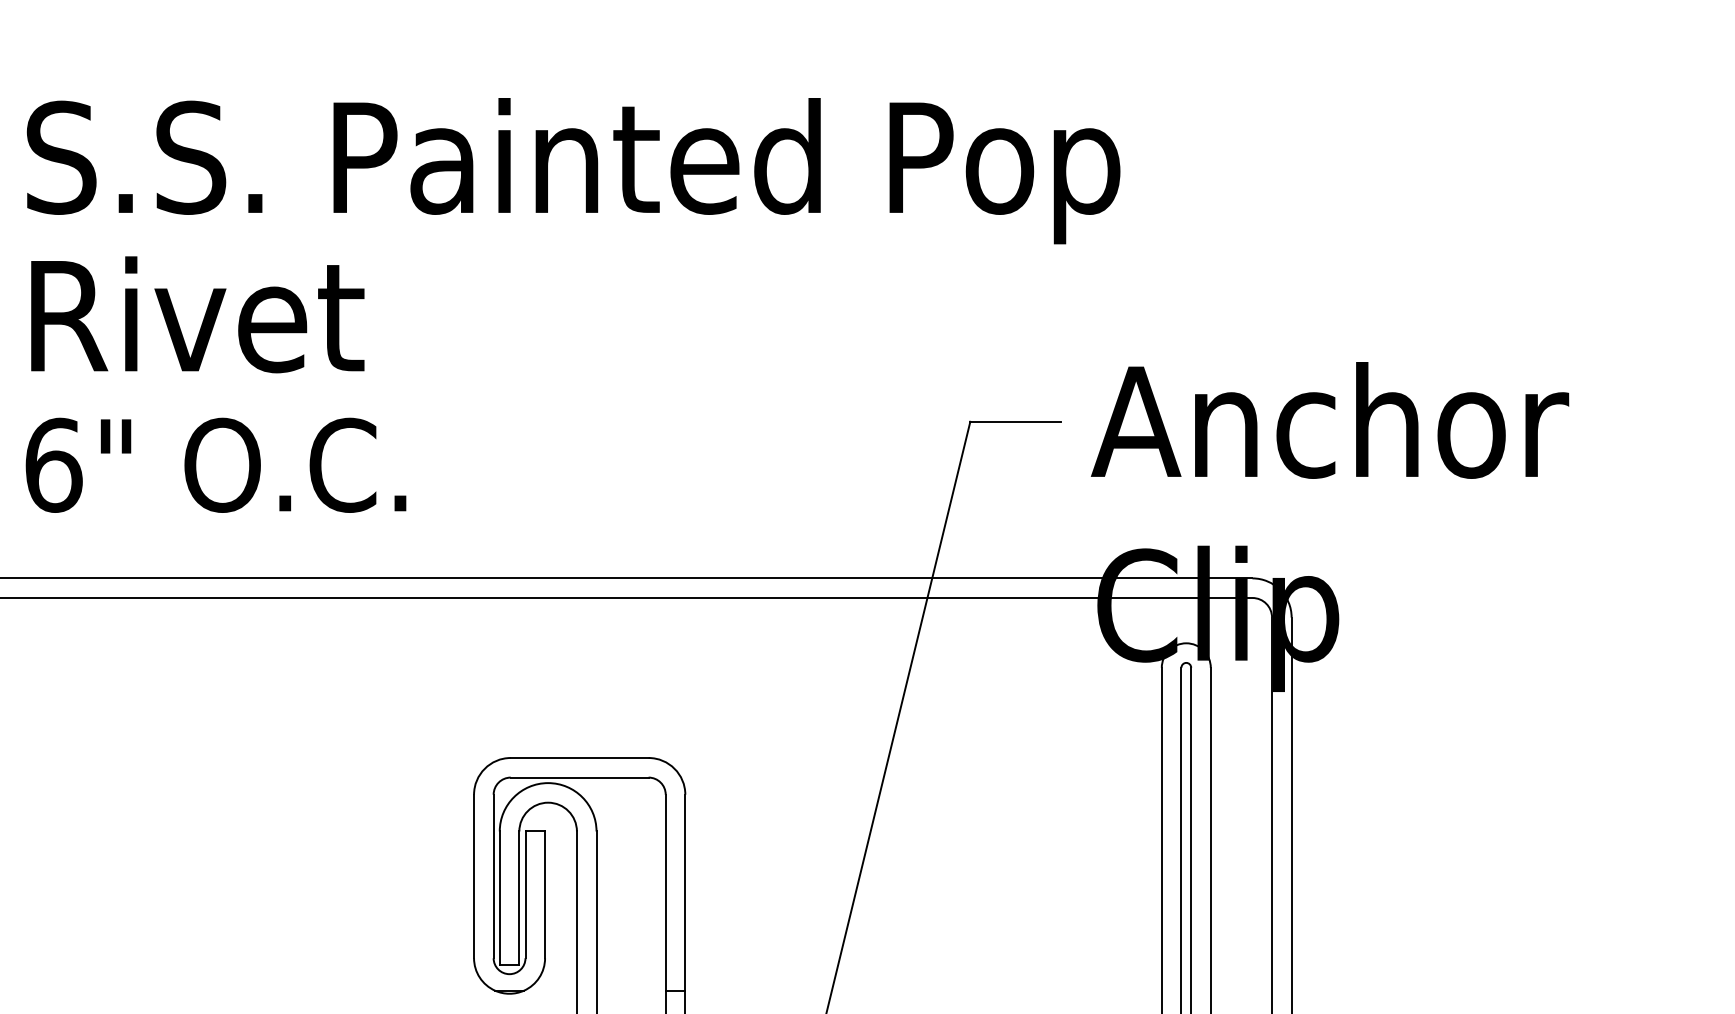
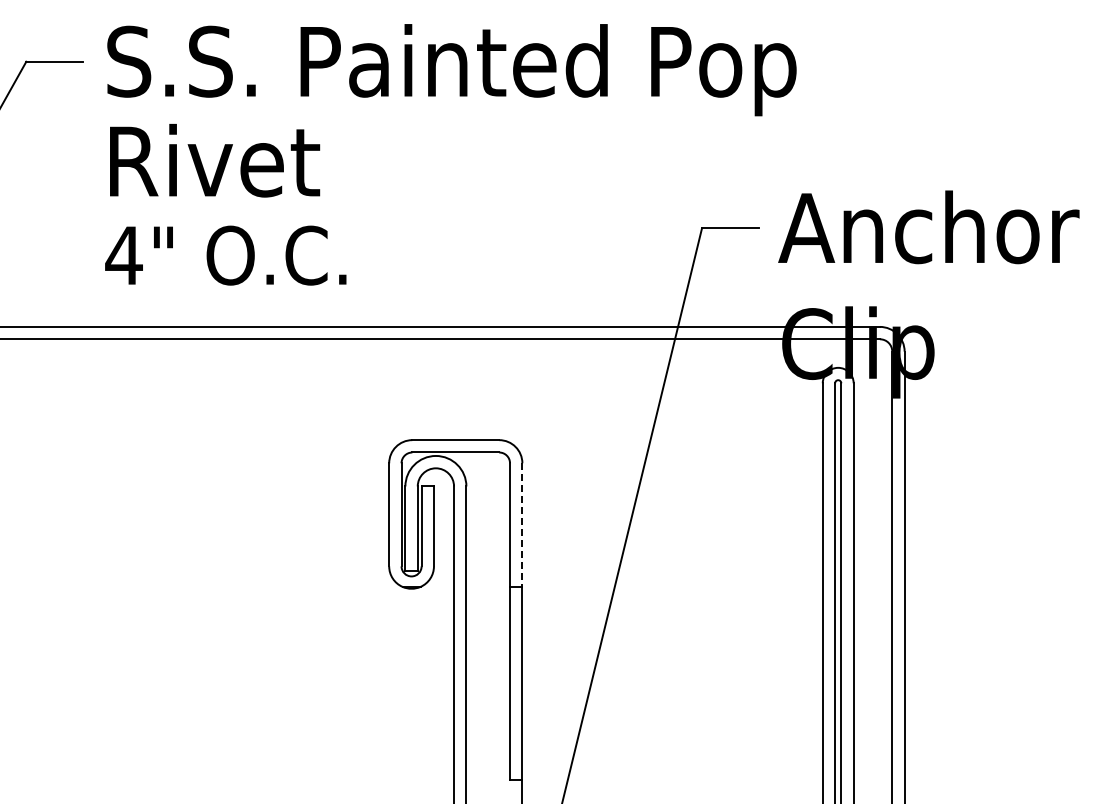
text: (52, 465) -> (123, 255), 6" -> 4"
line: (685, 893) -> (522, 525), solid -> dashed

